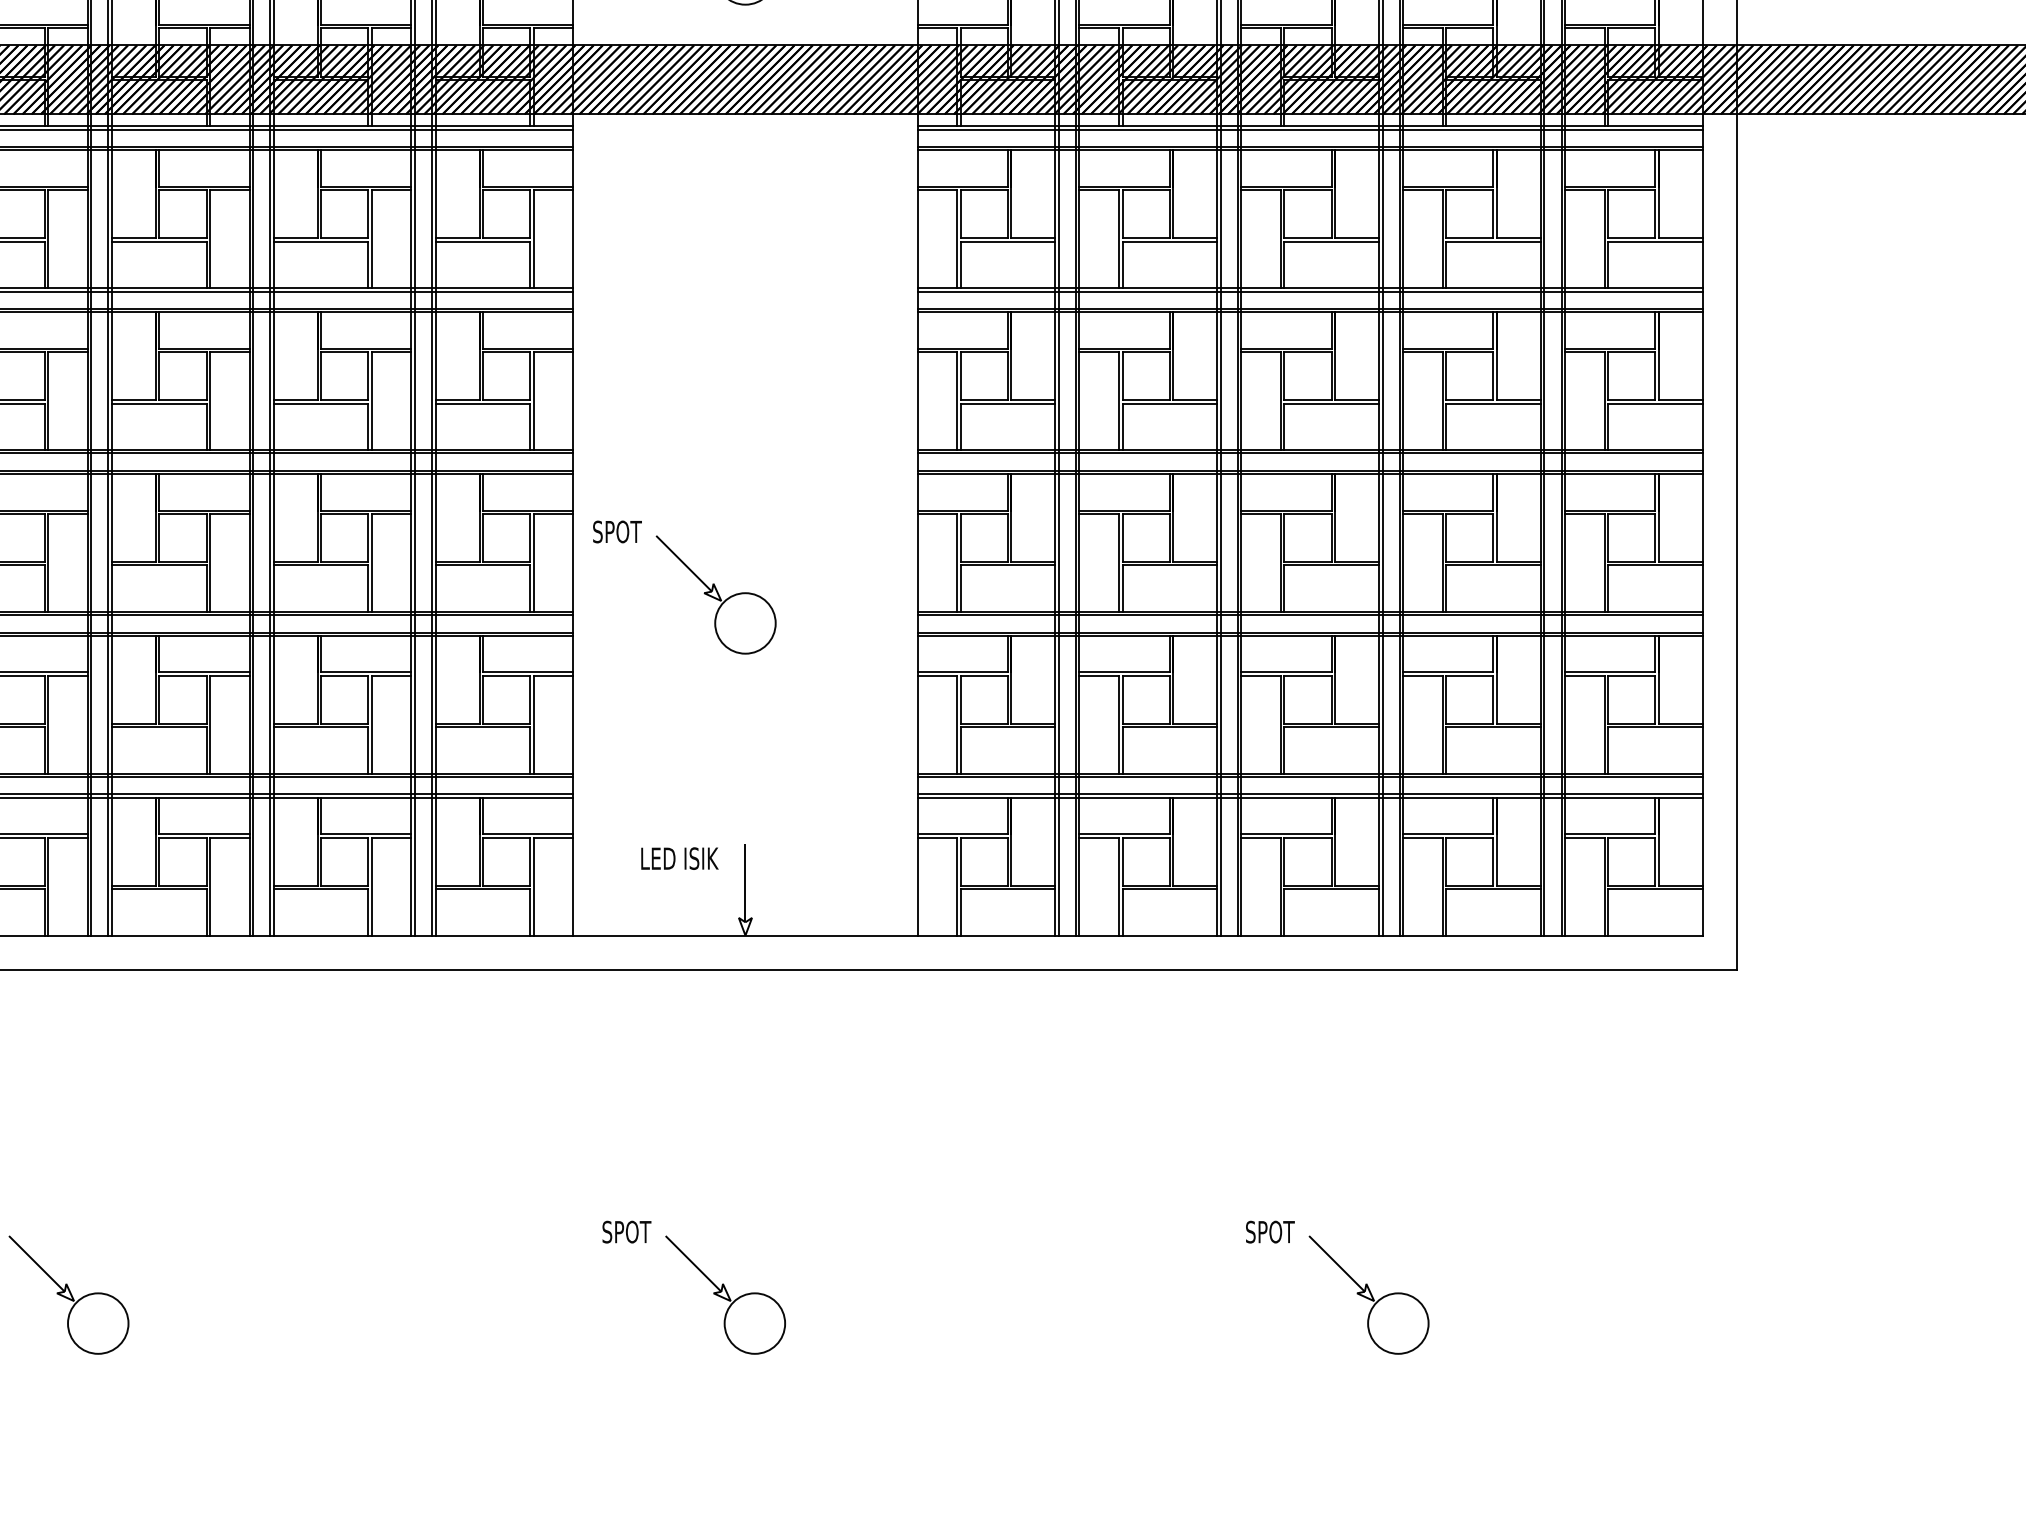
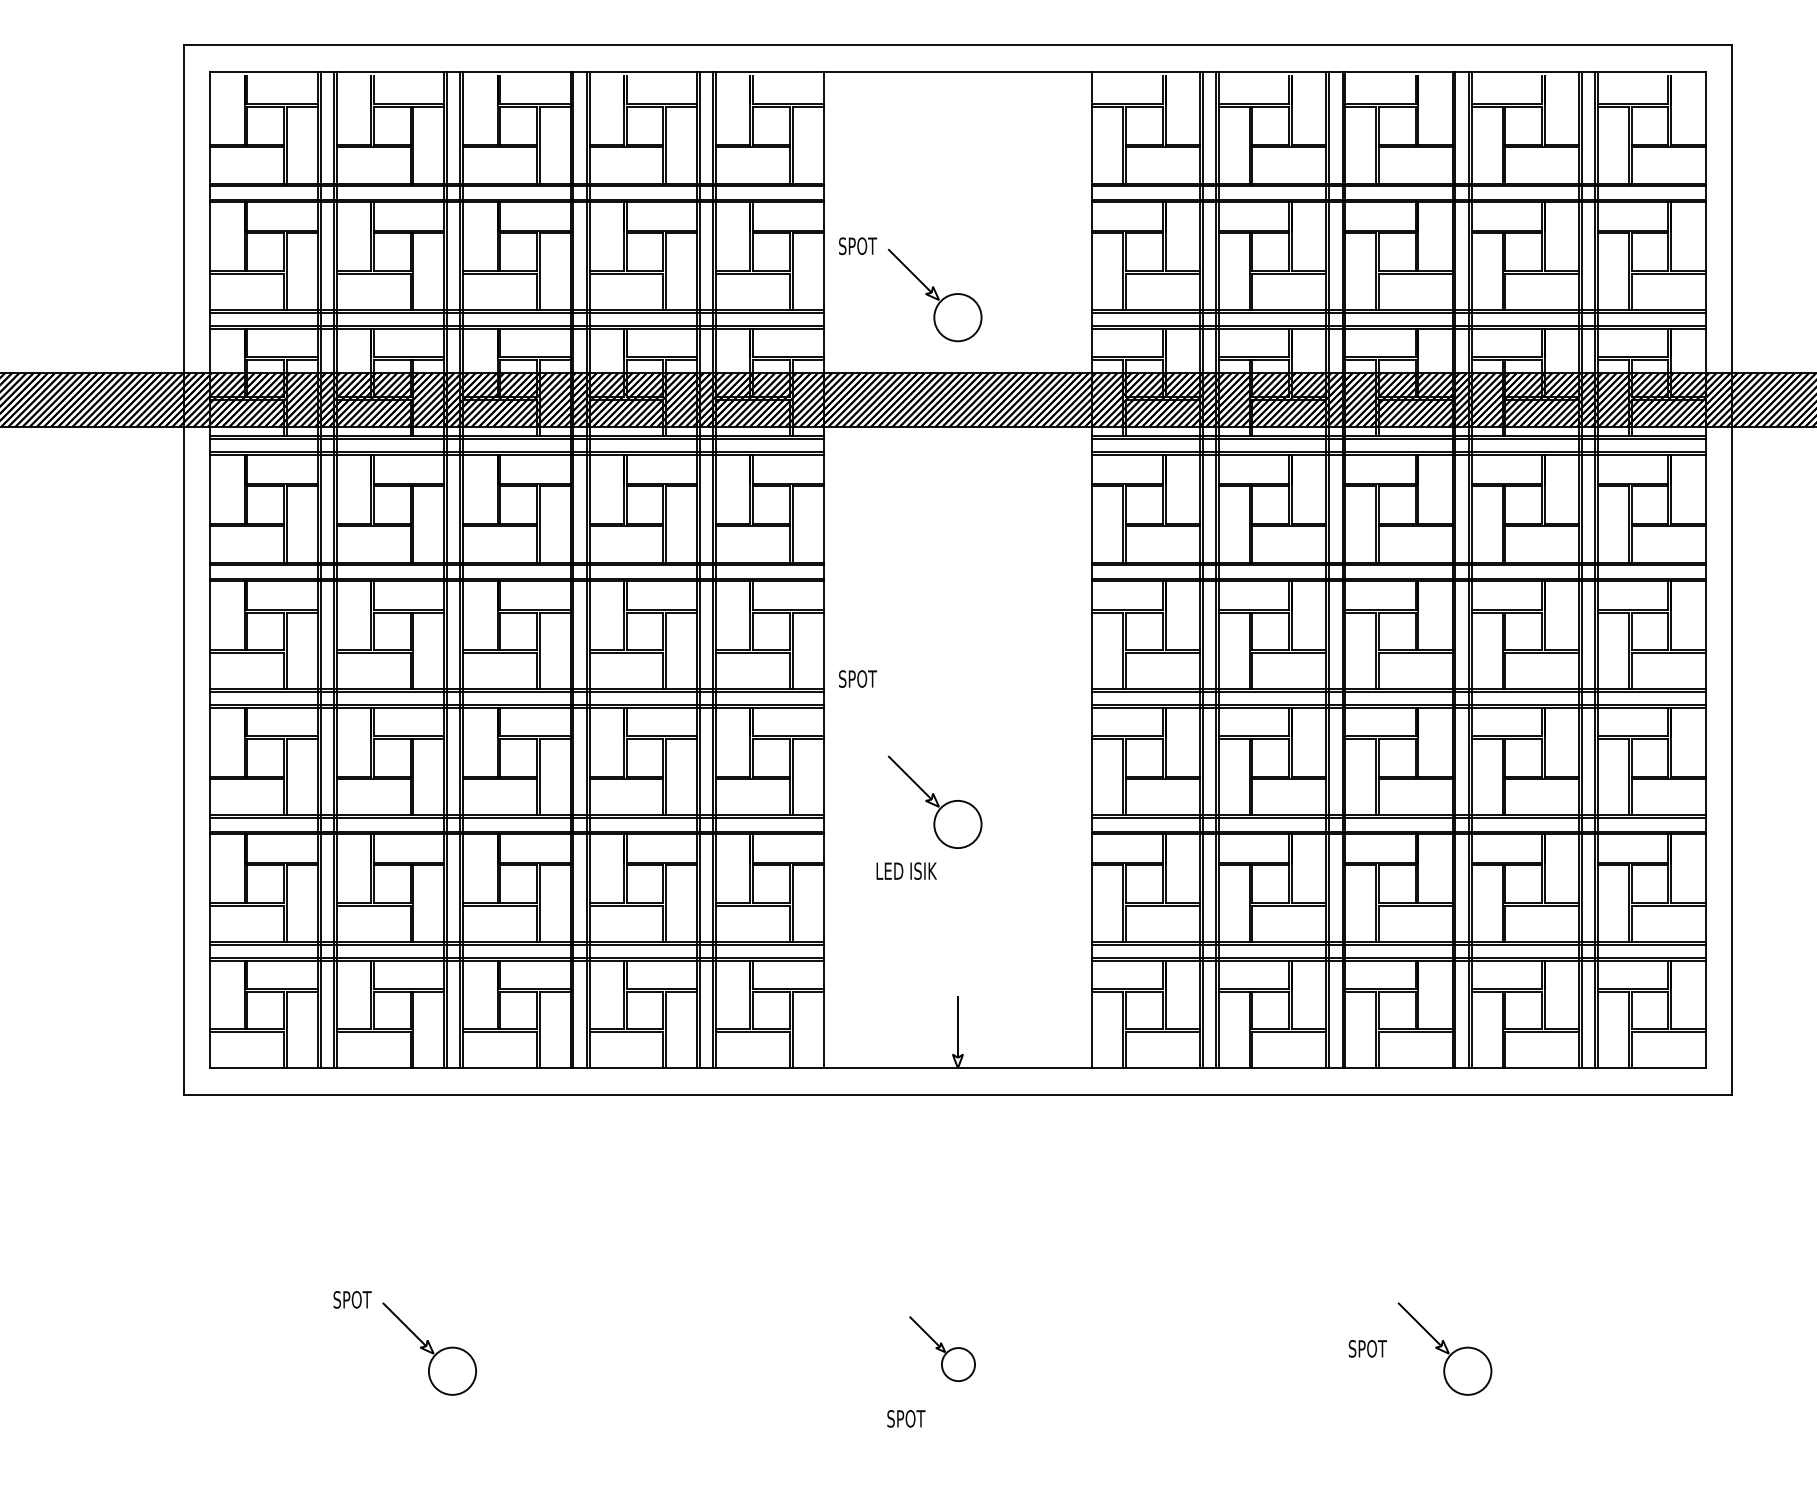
text: (618, 531) -> (858, 678), moved
text: (679, 857) -> (906, 870), moved
text: (627, 1231) -> (906, 1418), moved
text: (1269, 1231) -> (1367, 1348), moved
part: (725, 1294) -> (942, 1348), size x0.7

